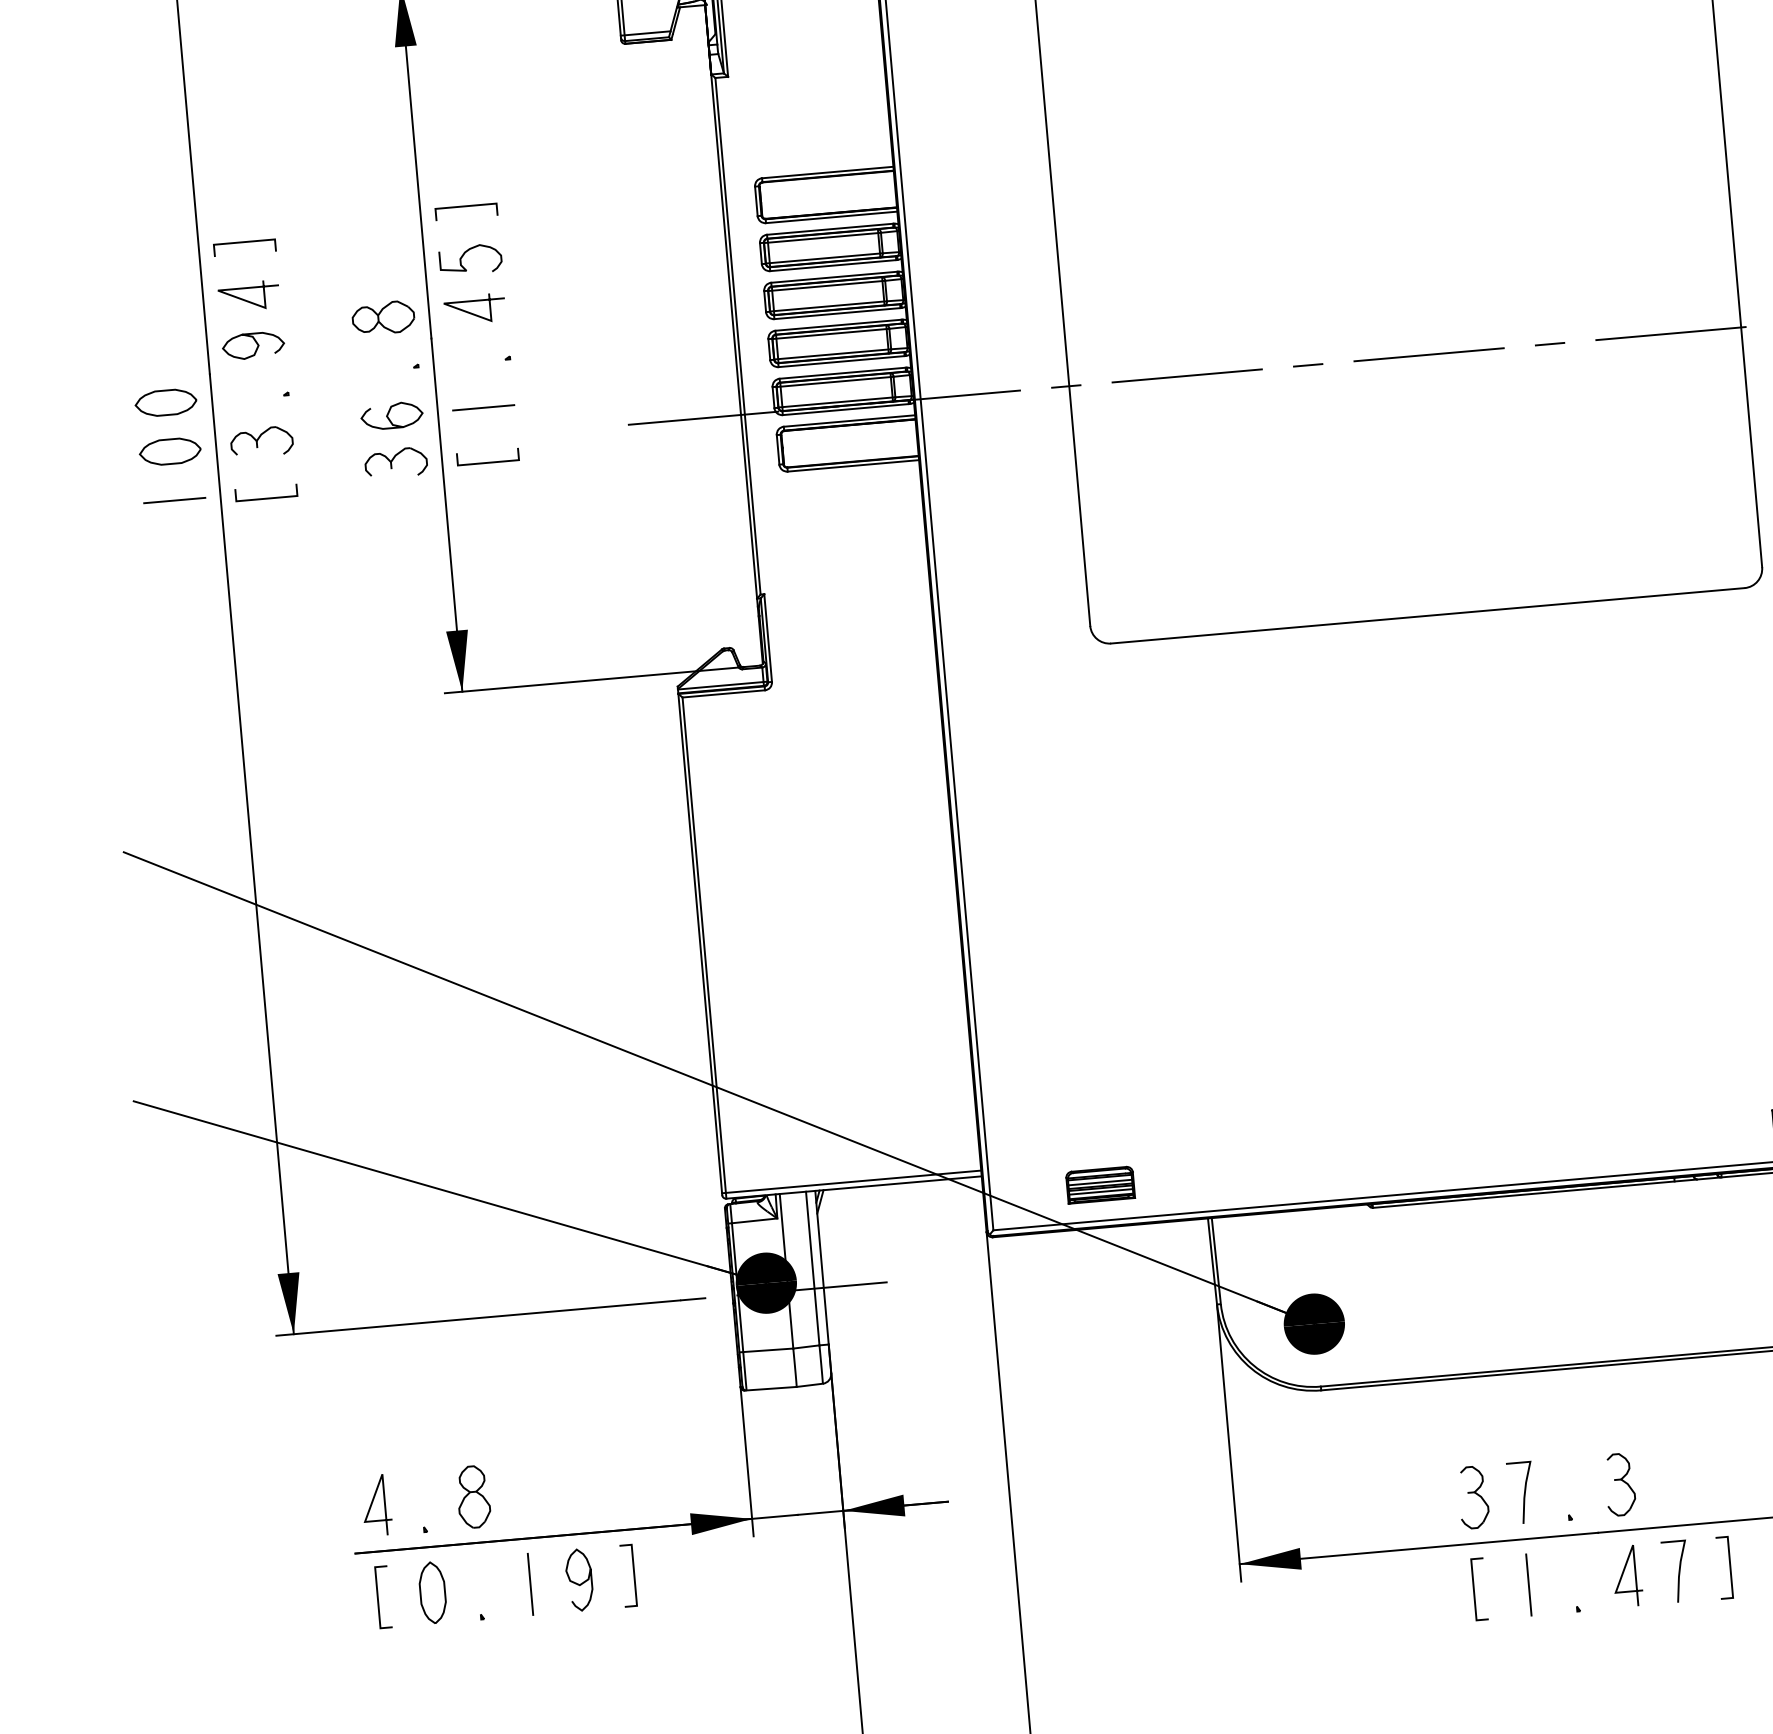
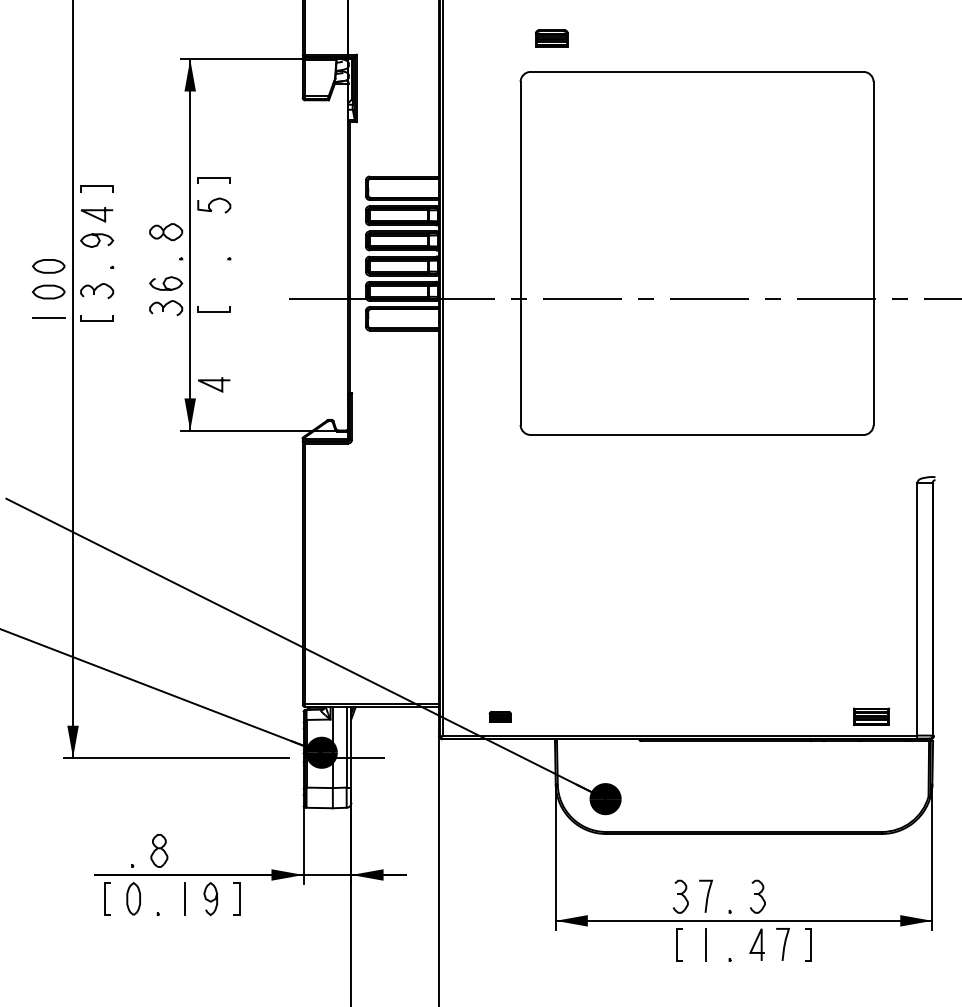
line: (475, 312) -> (214, 386), moved
line: (484, 407) -> (214, 283), removed
part: (1098, 1184) -> (499, 716), size x0.6
line: (372, 1505) -> (106, 850), removed

